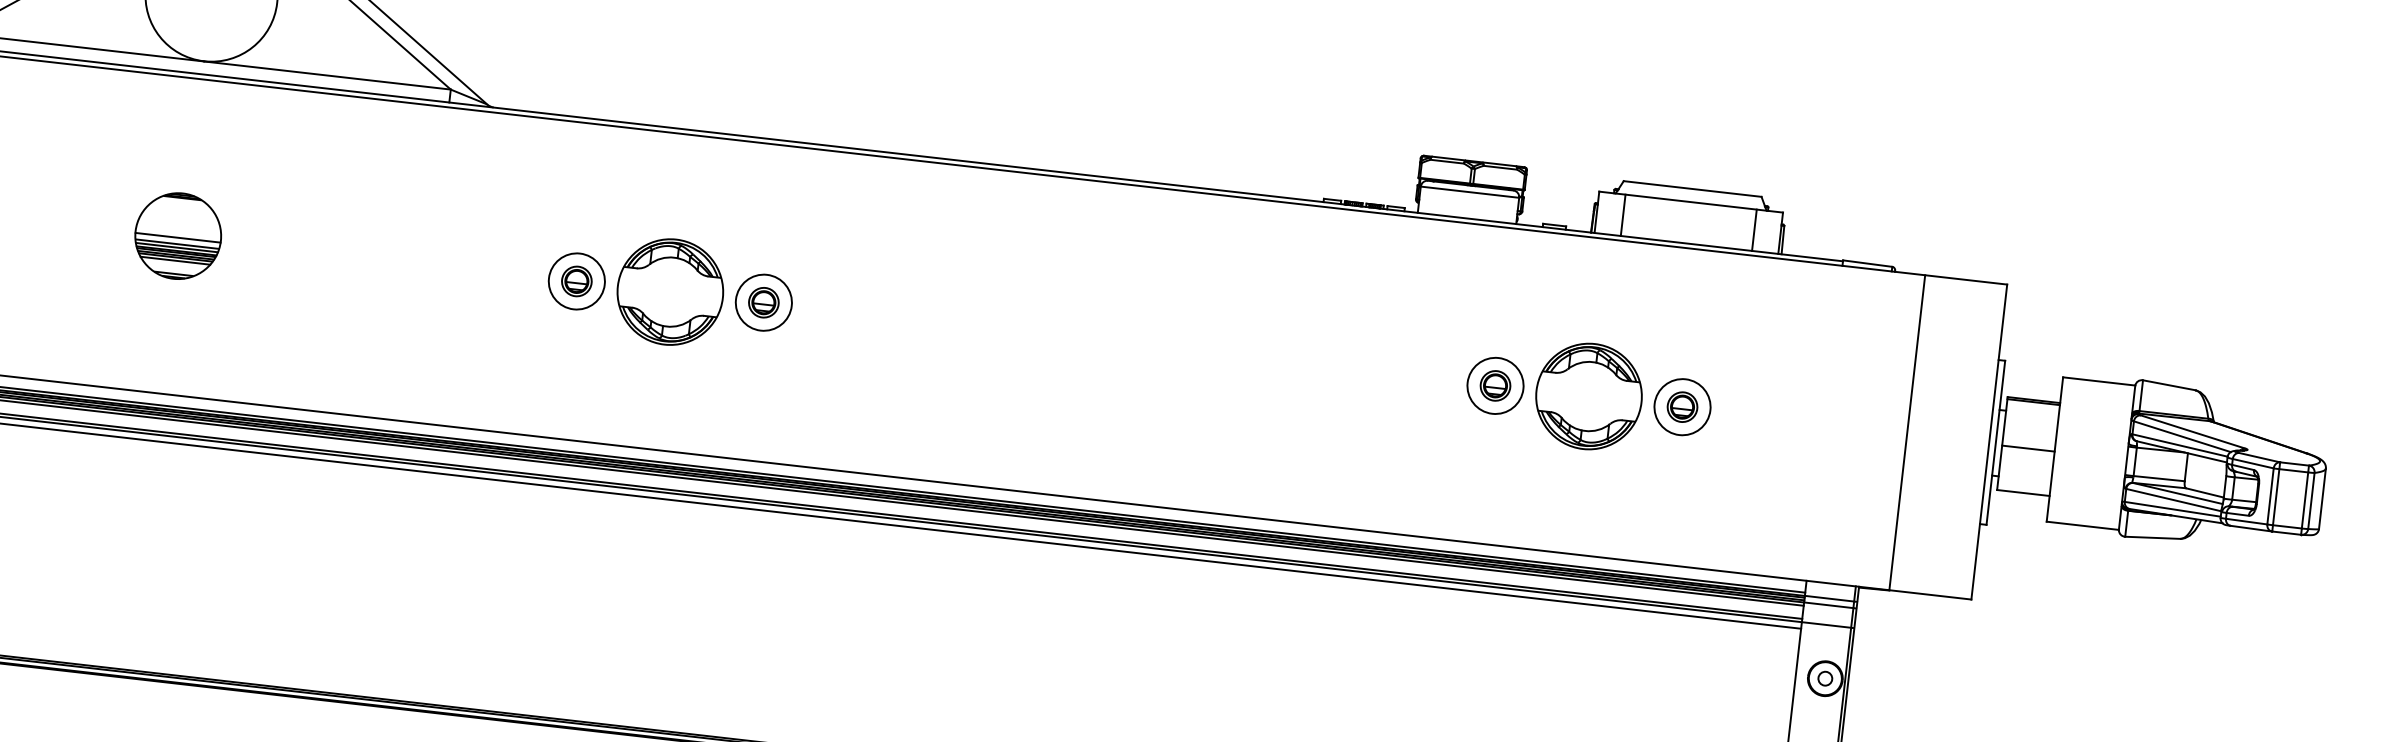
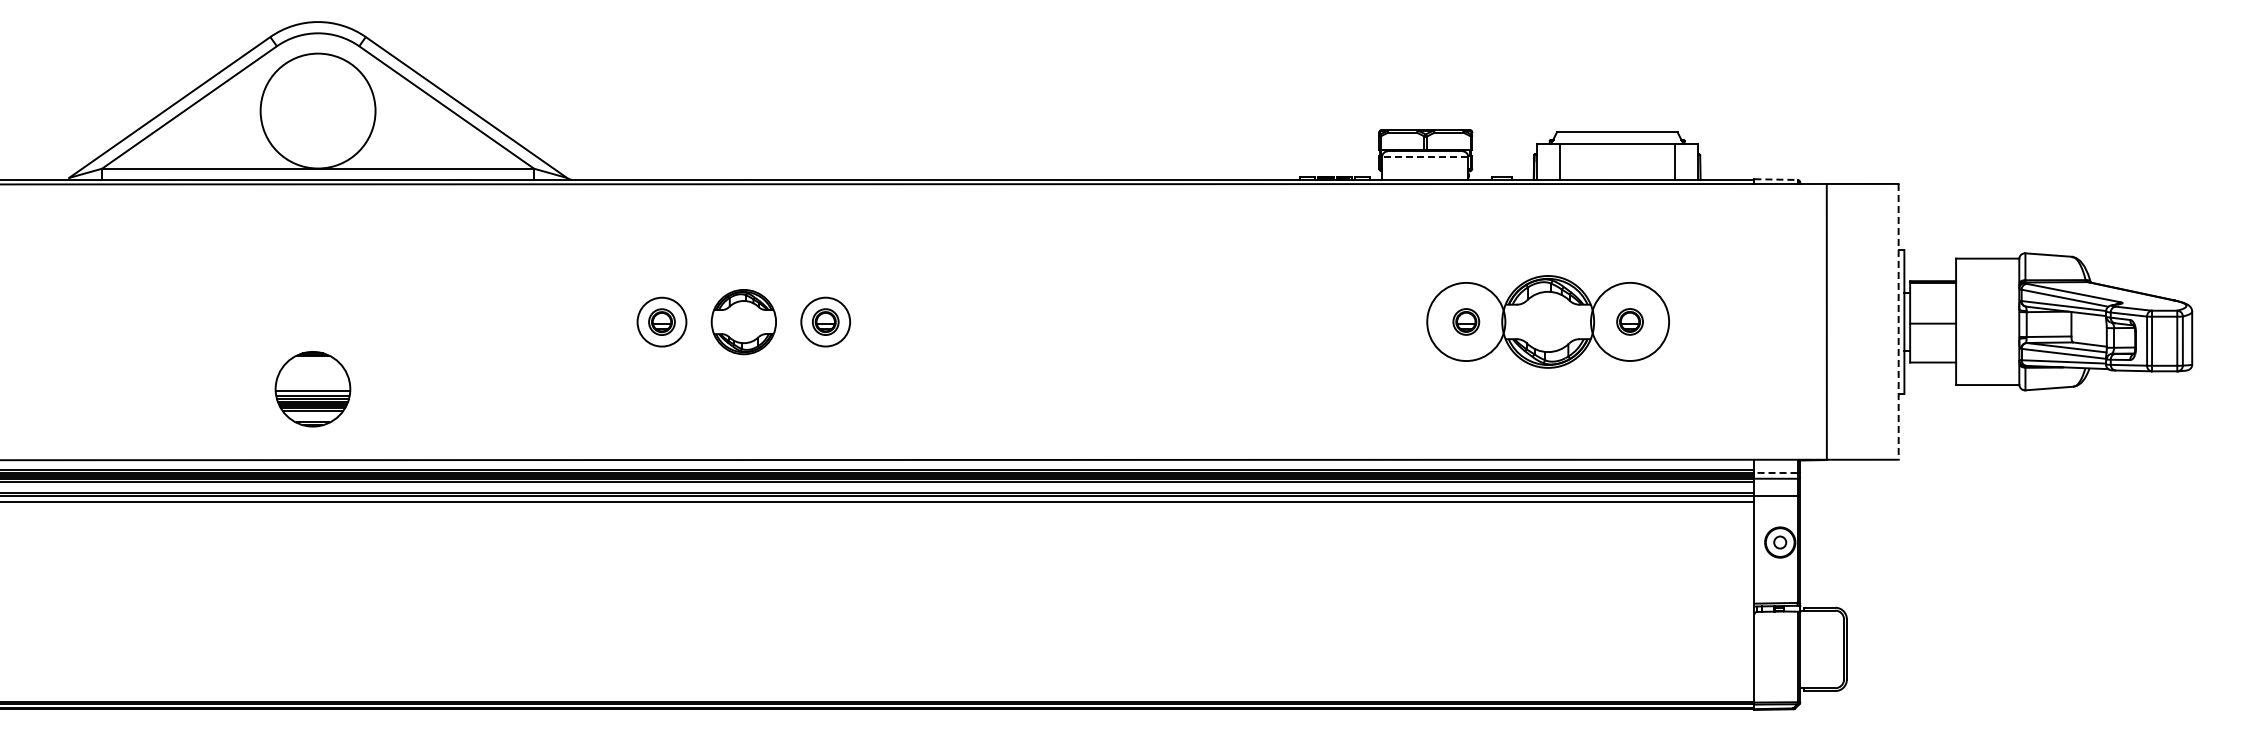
line: (1469, 192) -> (1424, 157), solid -> dashed
part: (177, 236) -> (312, 389), moved
line: (1867, 263) -> (1775, 179), solid -> dashed
part: (670, 291) -> (743, 321), size x0.7
circle: (1494, 385) -> (1465, 321), size x1.6
circle: (1681, 406) -> (1629, 321), size x1.6
line: (1989, 441) -> (1898, 321), solid -> dashed
line: (1829, 598) -> (1775, 472), solid -> dashed

